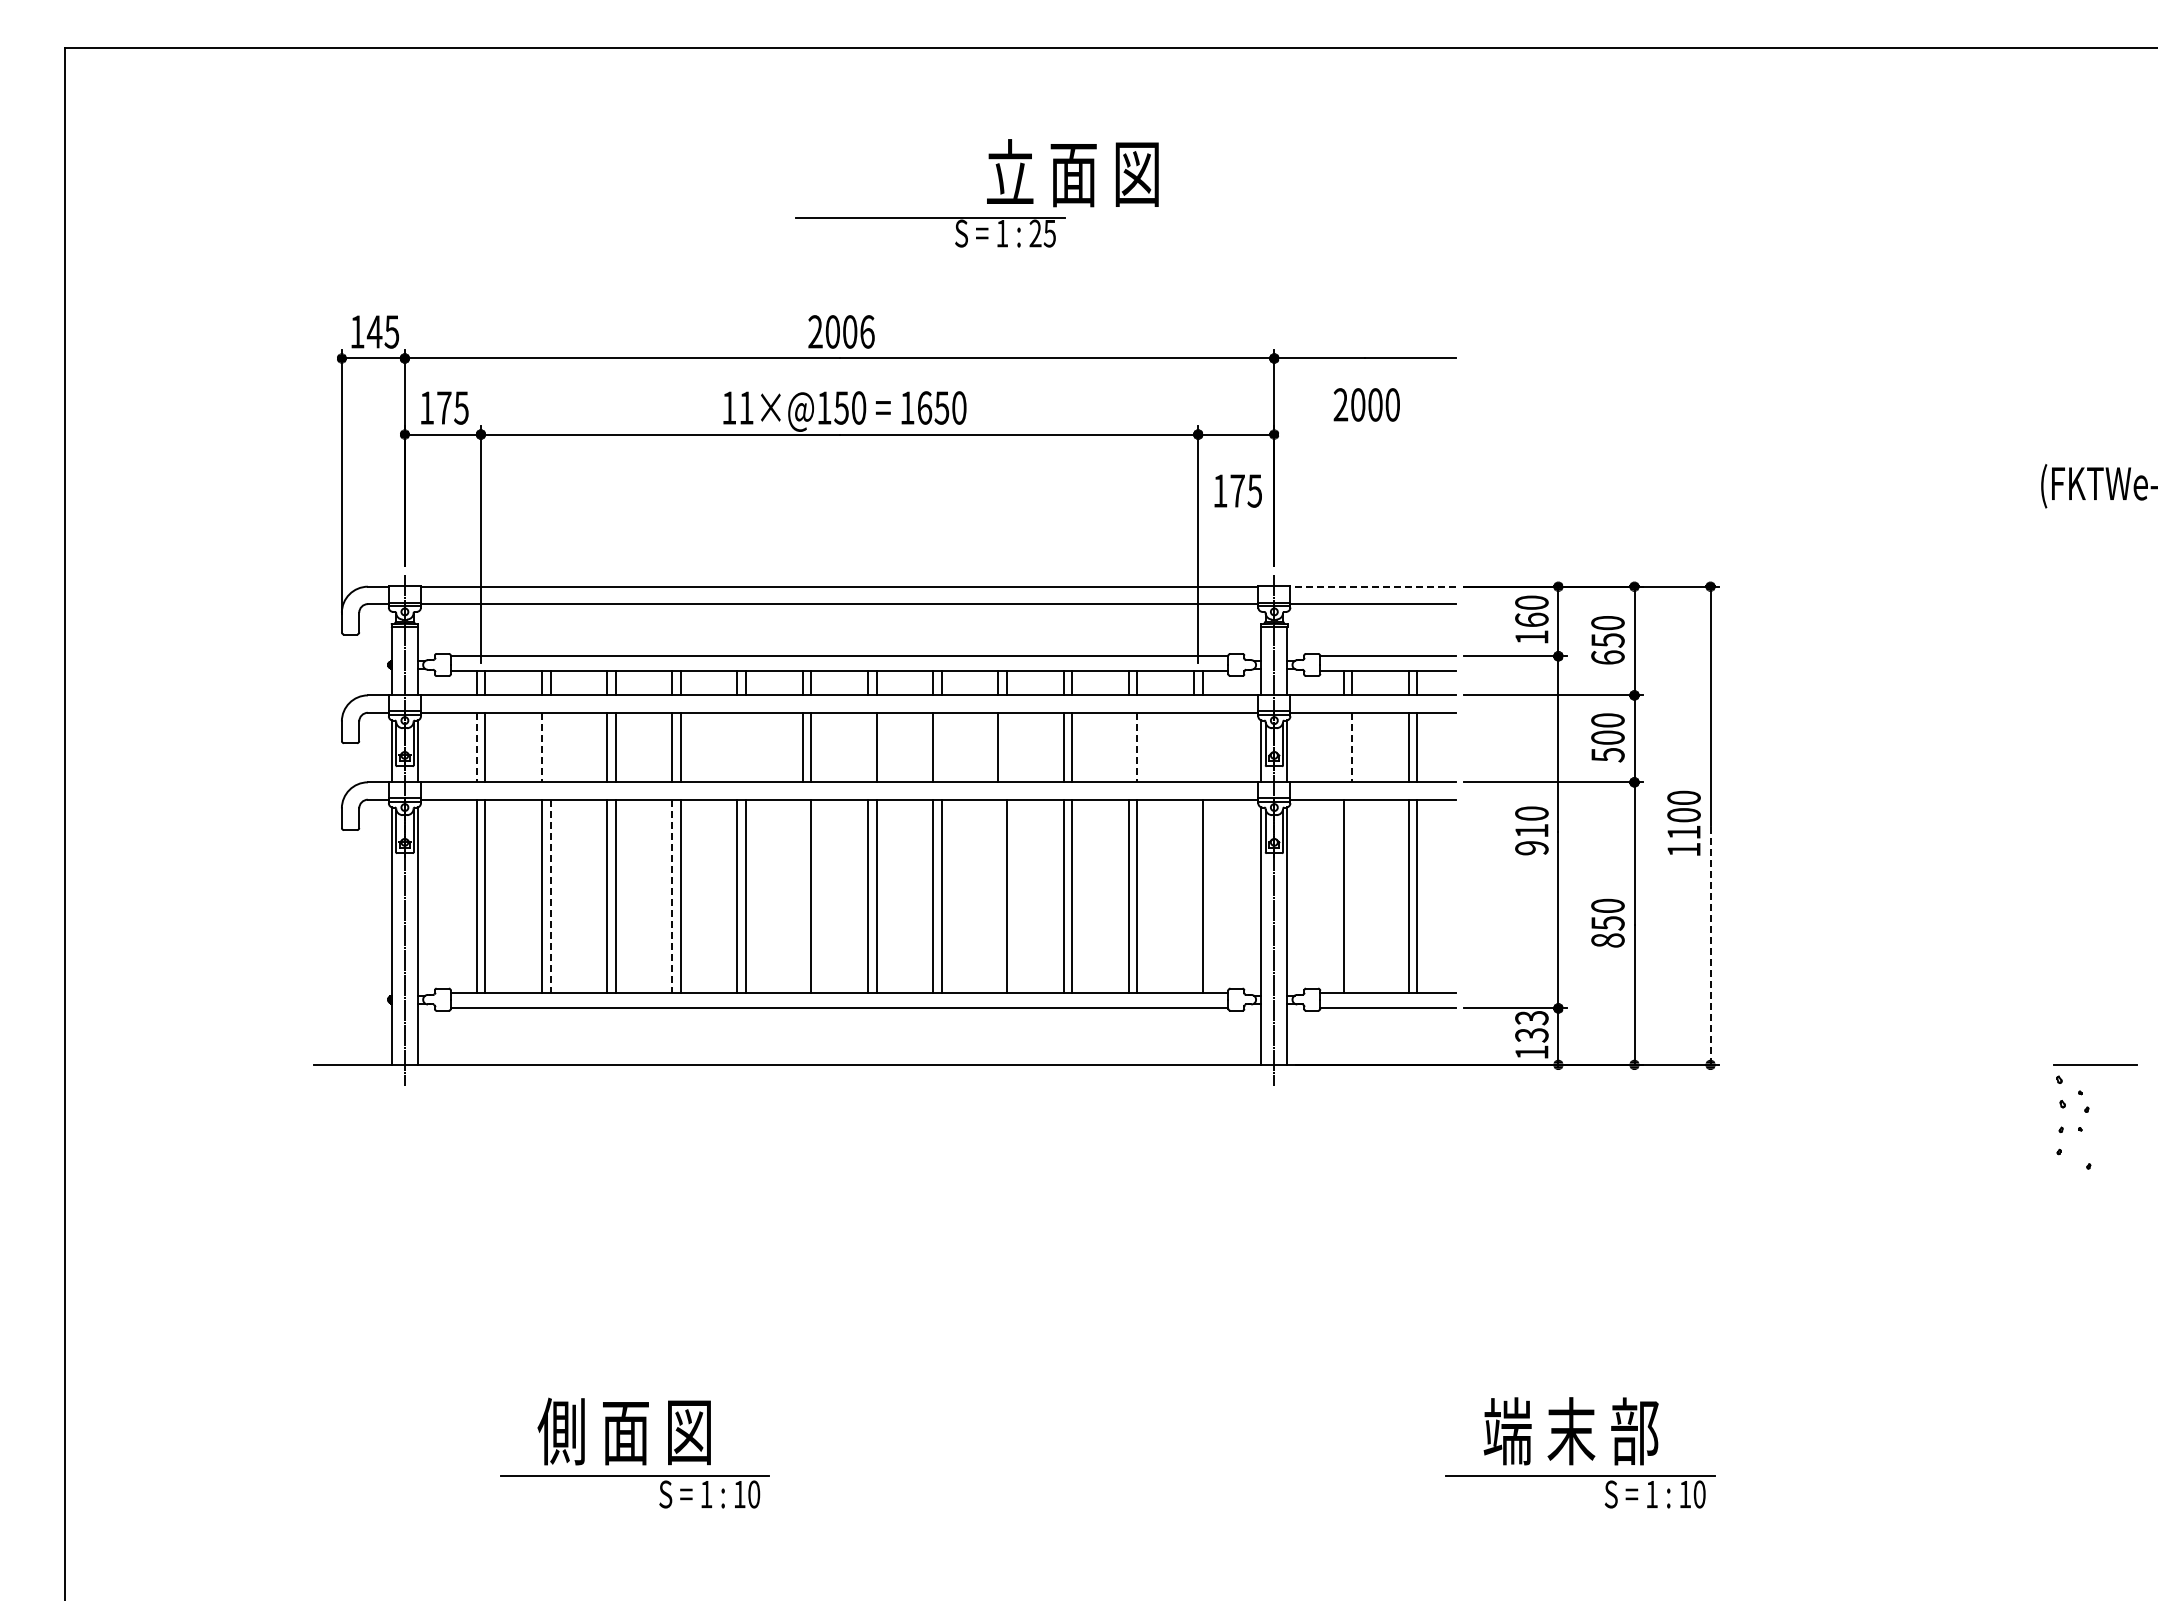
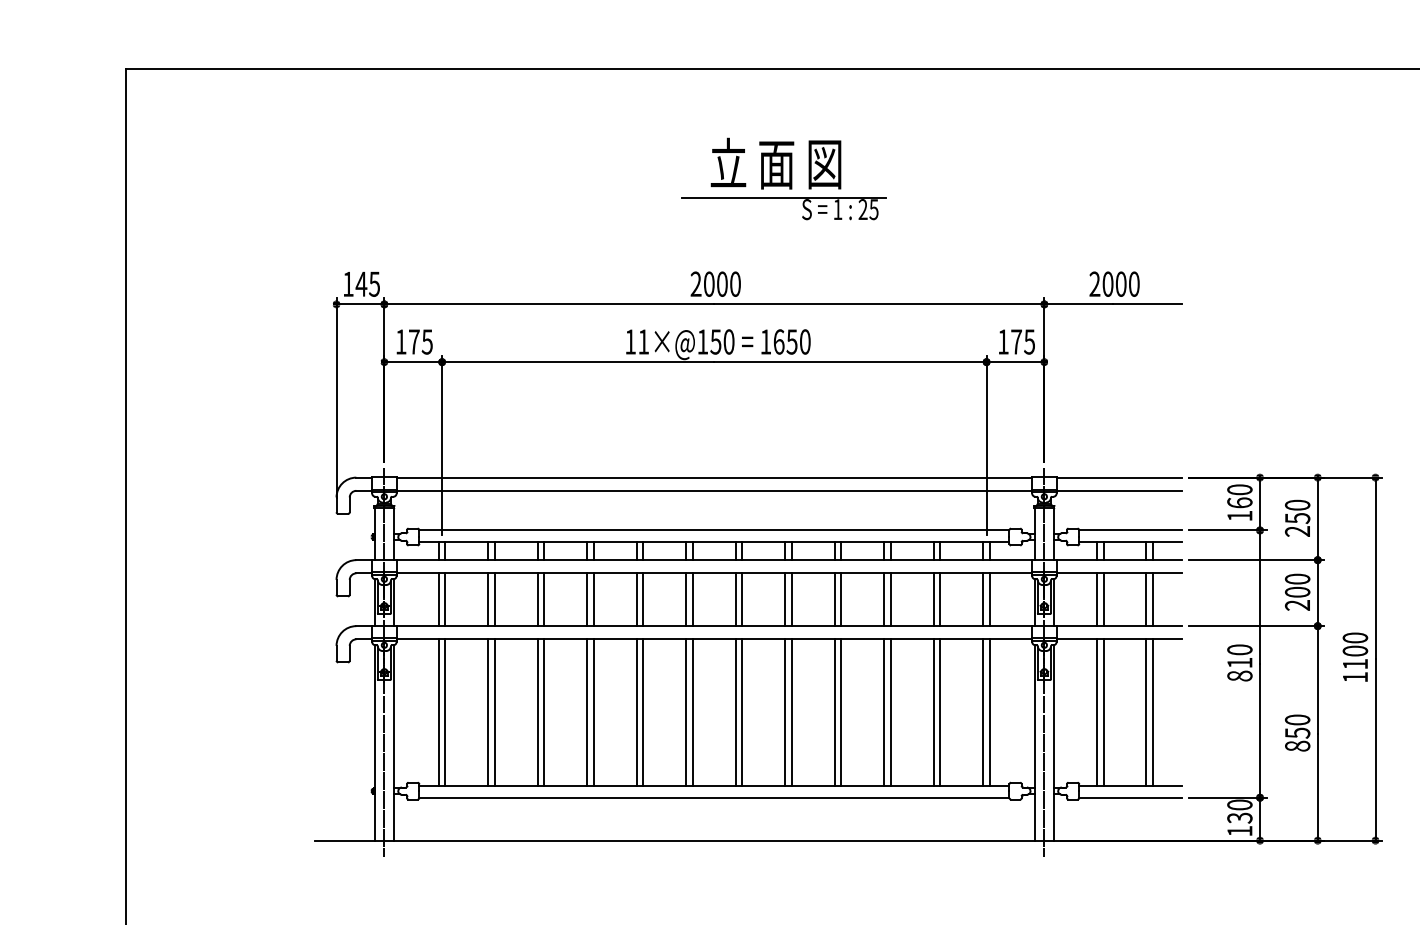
text: (1072, 173) -> (775, 163), moved
text: (867, 331) -> (735, 283), 2006 -> 2000
text: (1366, 404) -> (1114, 283), moved
text: (1237, 490) -> (1016, 341), moved
line: (1373, 586) -> (1119, 477), dashed -> solid
text: (1607, 657) -> (1297, 531), 650 -> 250
line: (476, 747) -> (438, 599), dashed -> solid
line: (541, 747) -> (488, 599), dashed -> solid
line: (550, 747) -> (494, 599), added
line: (737, 747) -> (636, 599), added
line: (746, 747) -> (643, 599), added
line: (867, 747) -> (735, 599), added
line: (941, 747) -> (791, 599), added
line: (1006, 747) -> (841, 599), added
line: (1128, 747) -> (933, 599), added
line: (1137, 747) -> (940, 599), dashed -> solid
line: (1193, 747) -> (983, 599), added
line: (1202, 747) -> (989, 599), added
line: (1343, 747) -> (1096, 599), added
line: (1352, 747) -> (1103, 599), dashed -> solid
text: (1607, 755) -> (1297, 605), 500 -> 200
text: (1531, 848) -> (1239, 676), 910 -> 810
line: (550, 896) -> (494, 712), dashed -> solid
line: (672, 896) -> (587, 712), dashed -> solid
line: (802, 896) -> (686, 712), added
line: (998, 896) -> (835, 712), added
line: (1193, 896) -> (983, 712), added
line: (1352, 896) -> (1103, 712), added
line: (1710, 945) -> (1375, 749), dashed -> solid
text: (1531, 1017) -> (1239, 804), 133 -> 130

